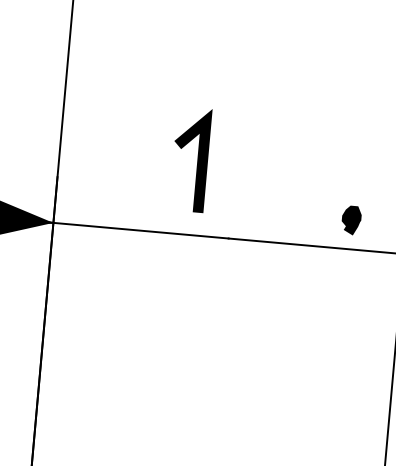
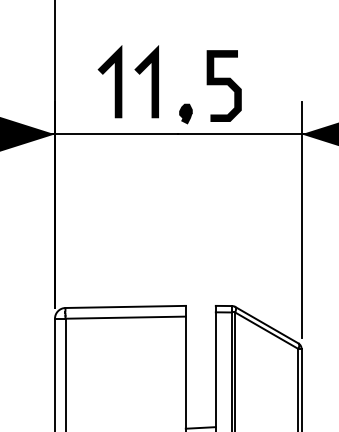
line: (144, 155) -> (114, 81), added
curve: (299, 174) -> (223, 85), added
part: (350, 219) -> (185, 113), moved

